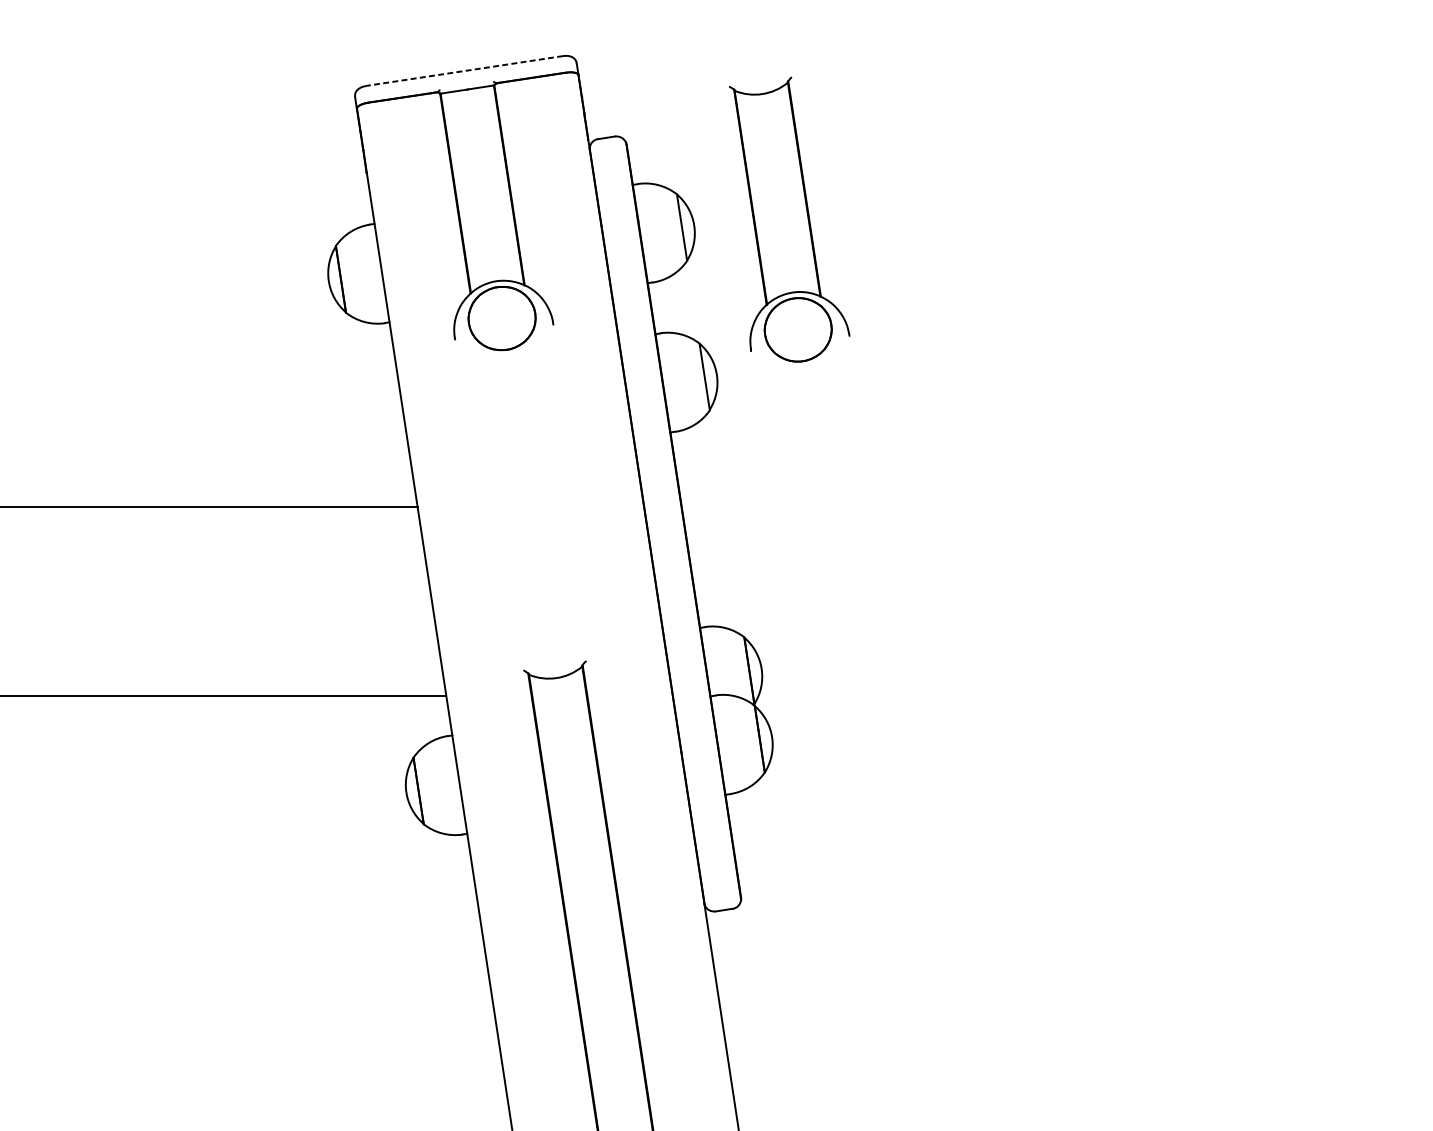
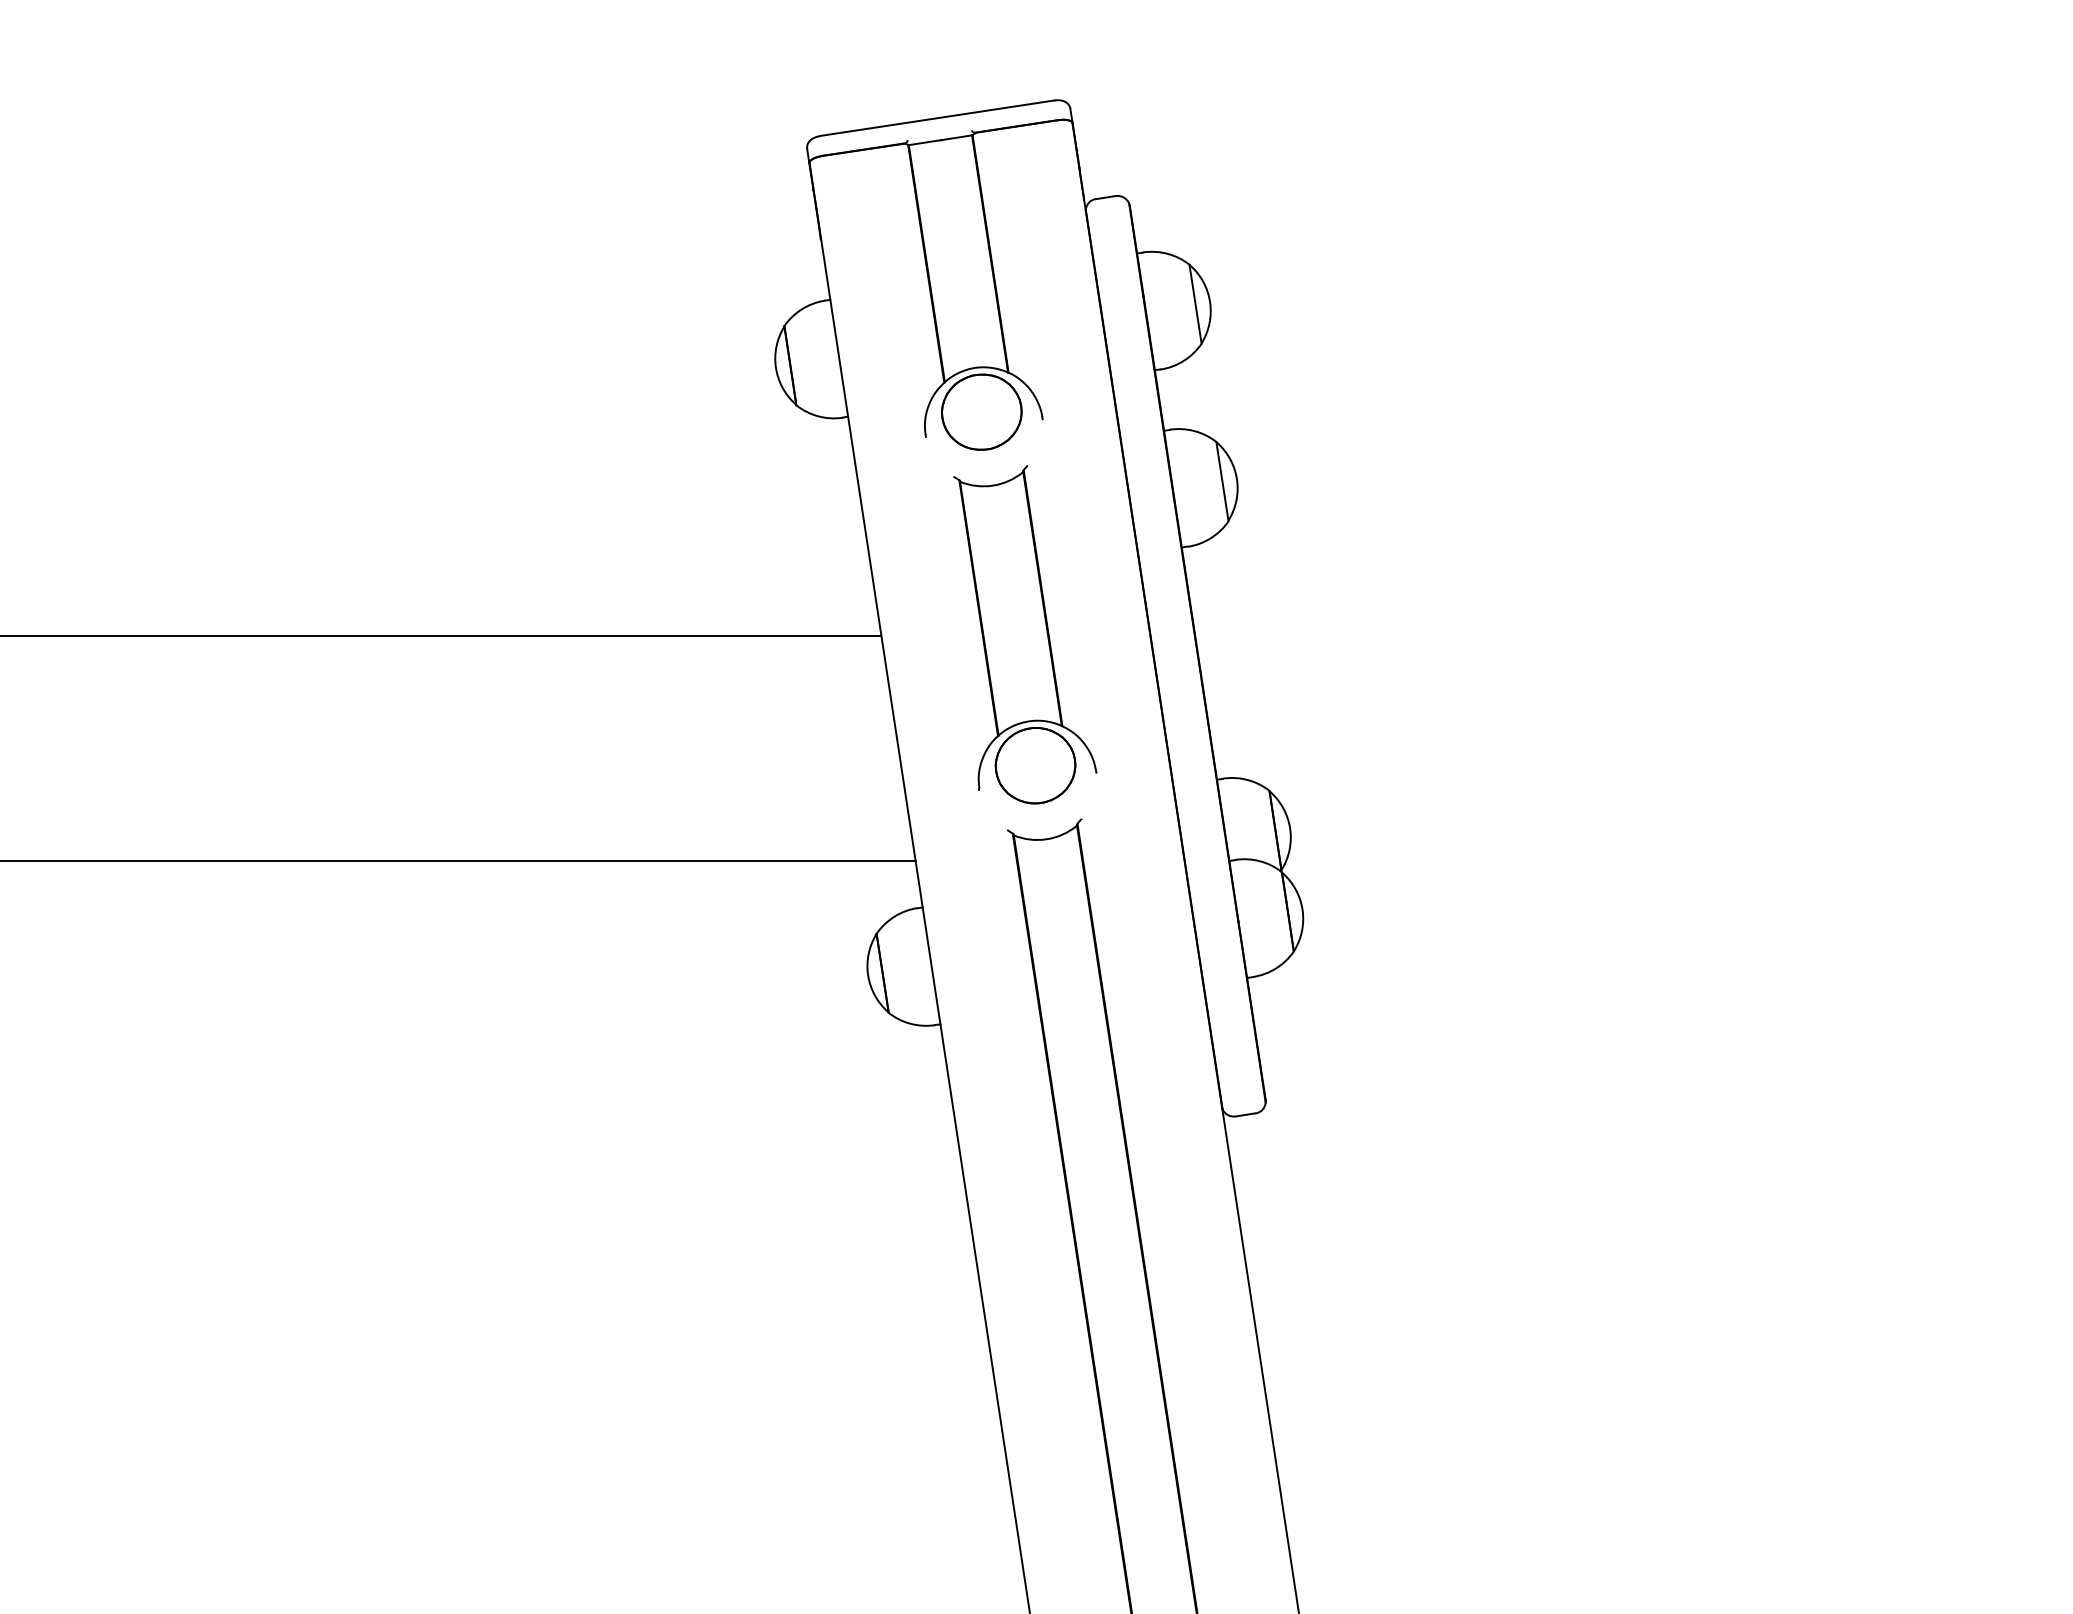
line: (463, 71) -> (936, 118), dashed -> solid
part: (789, 219) -> (1025, 634), moved

